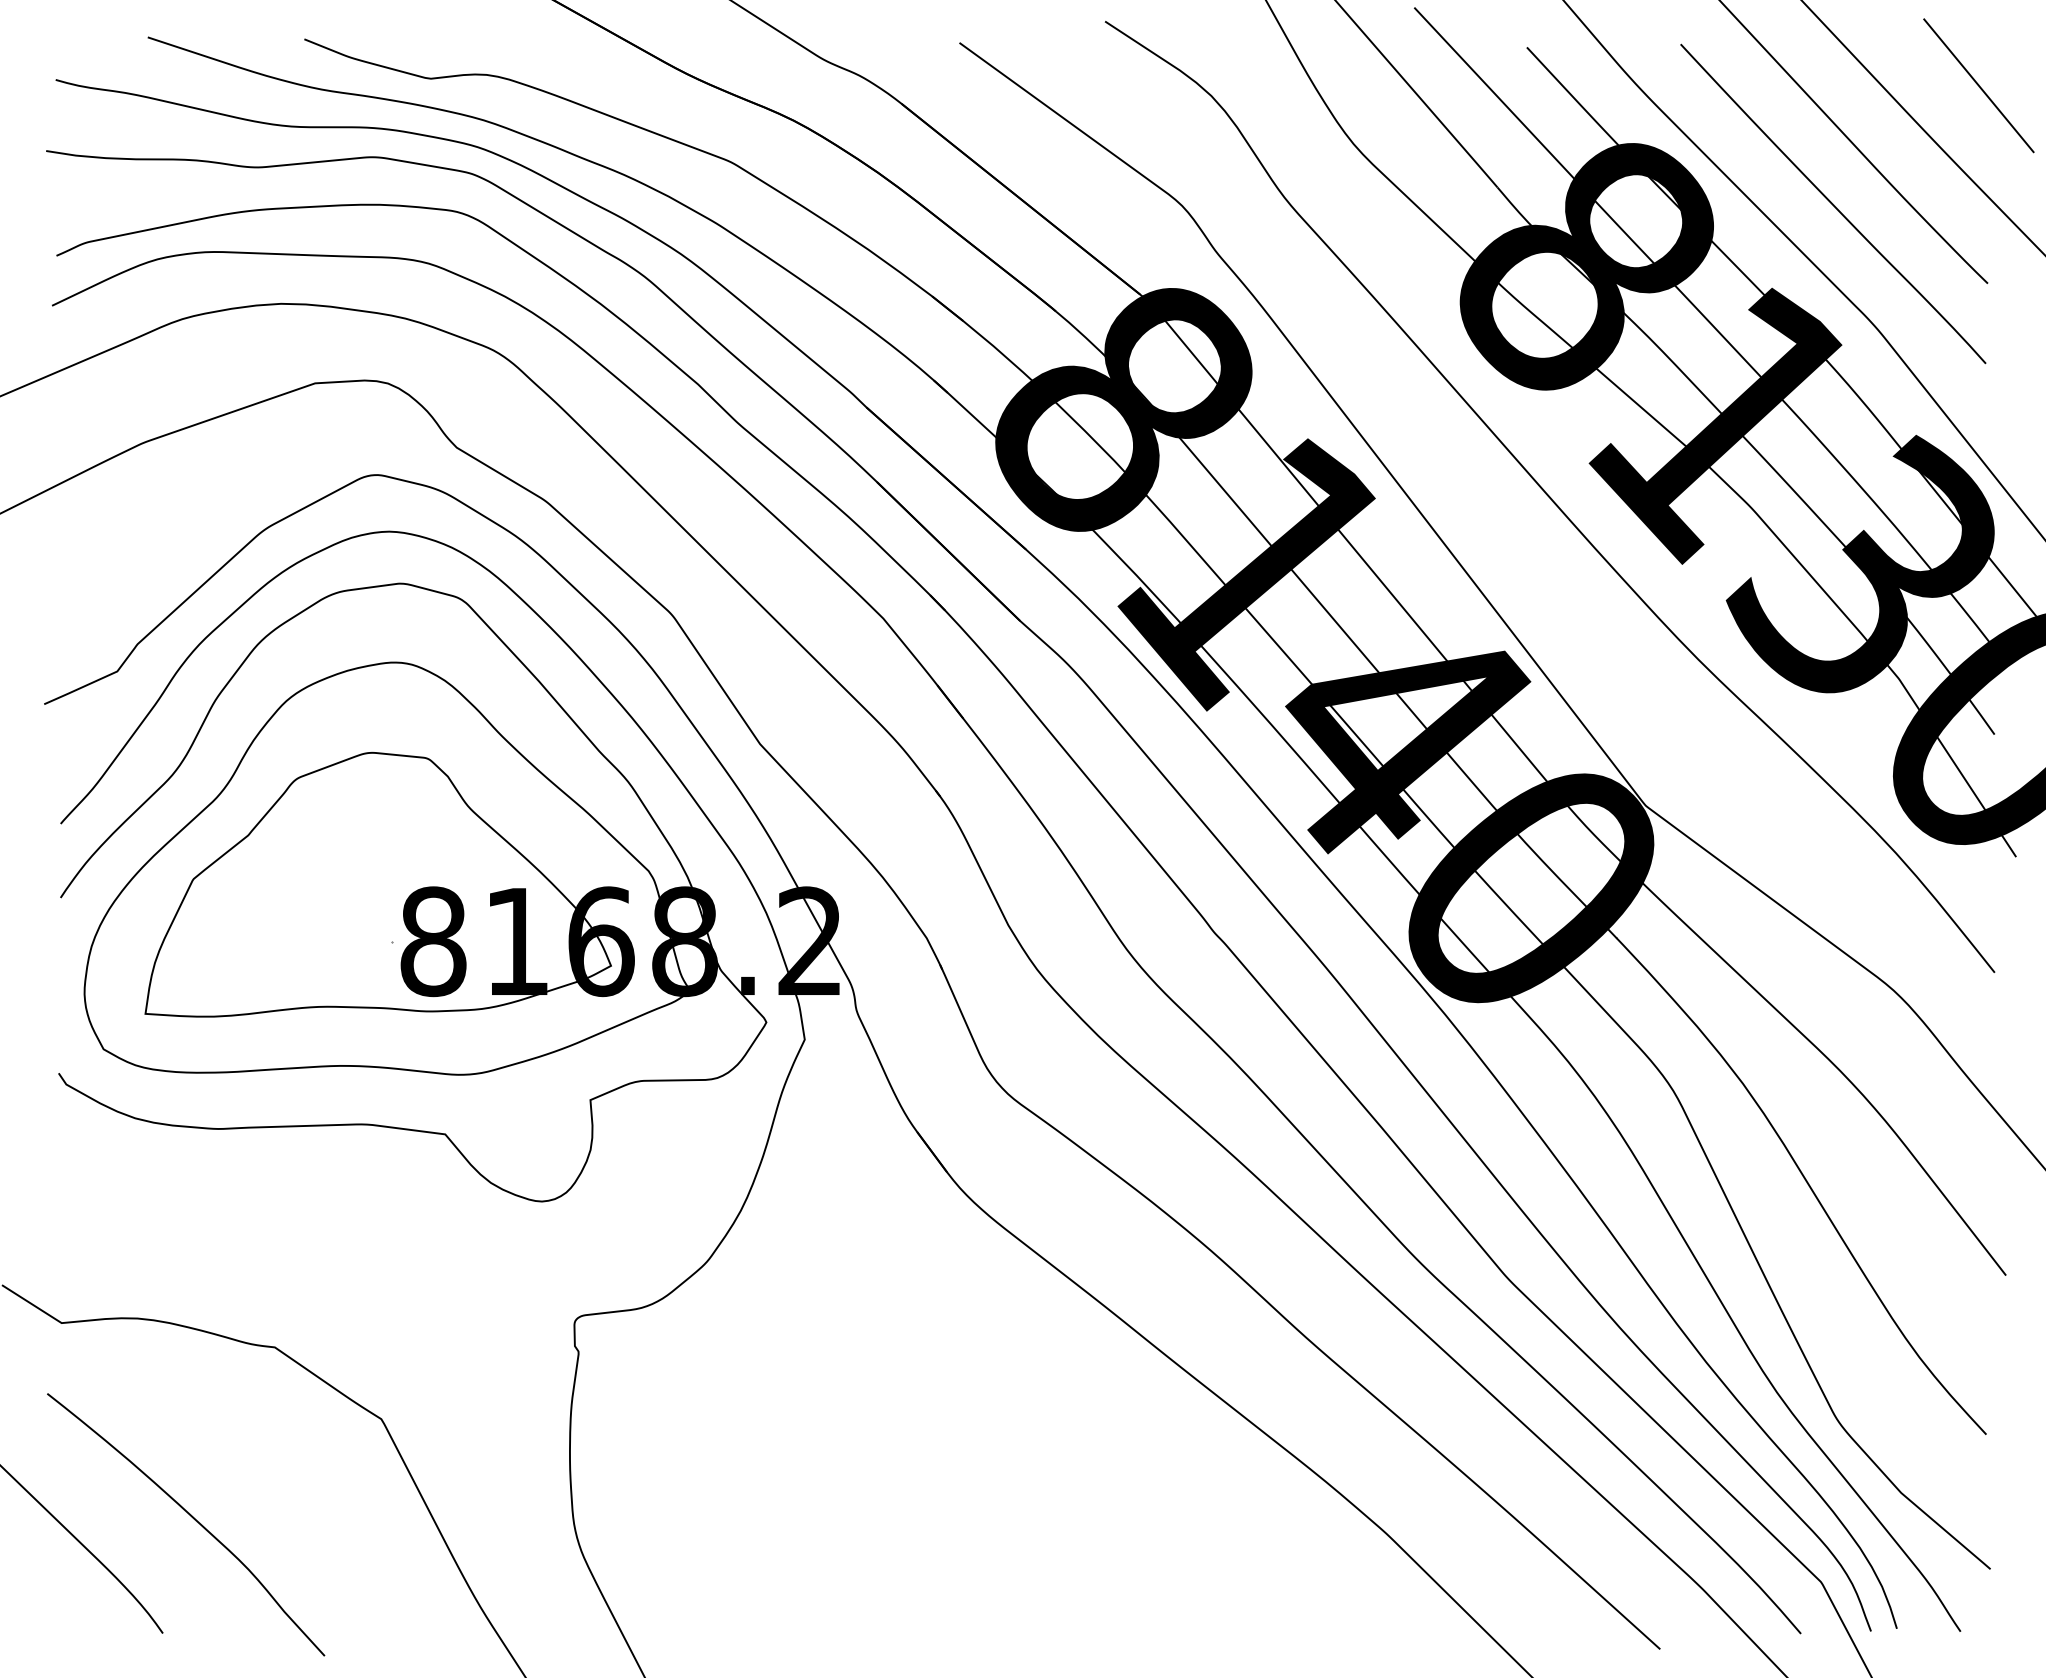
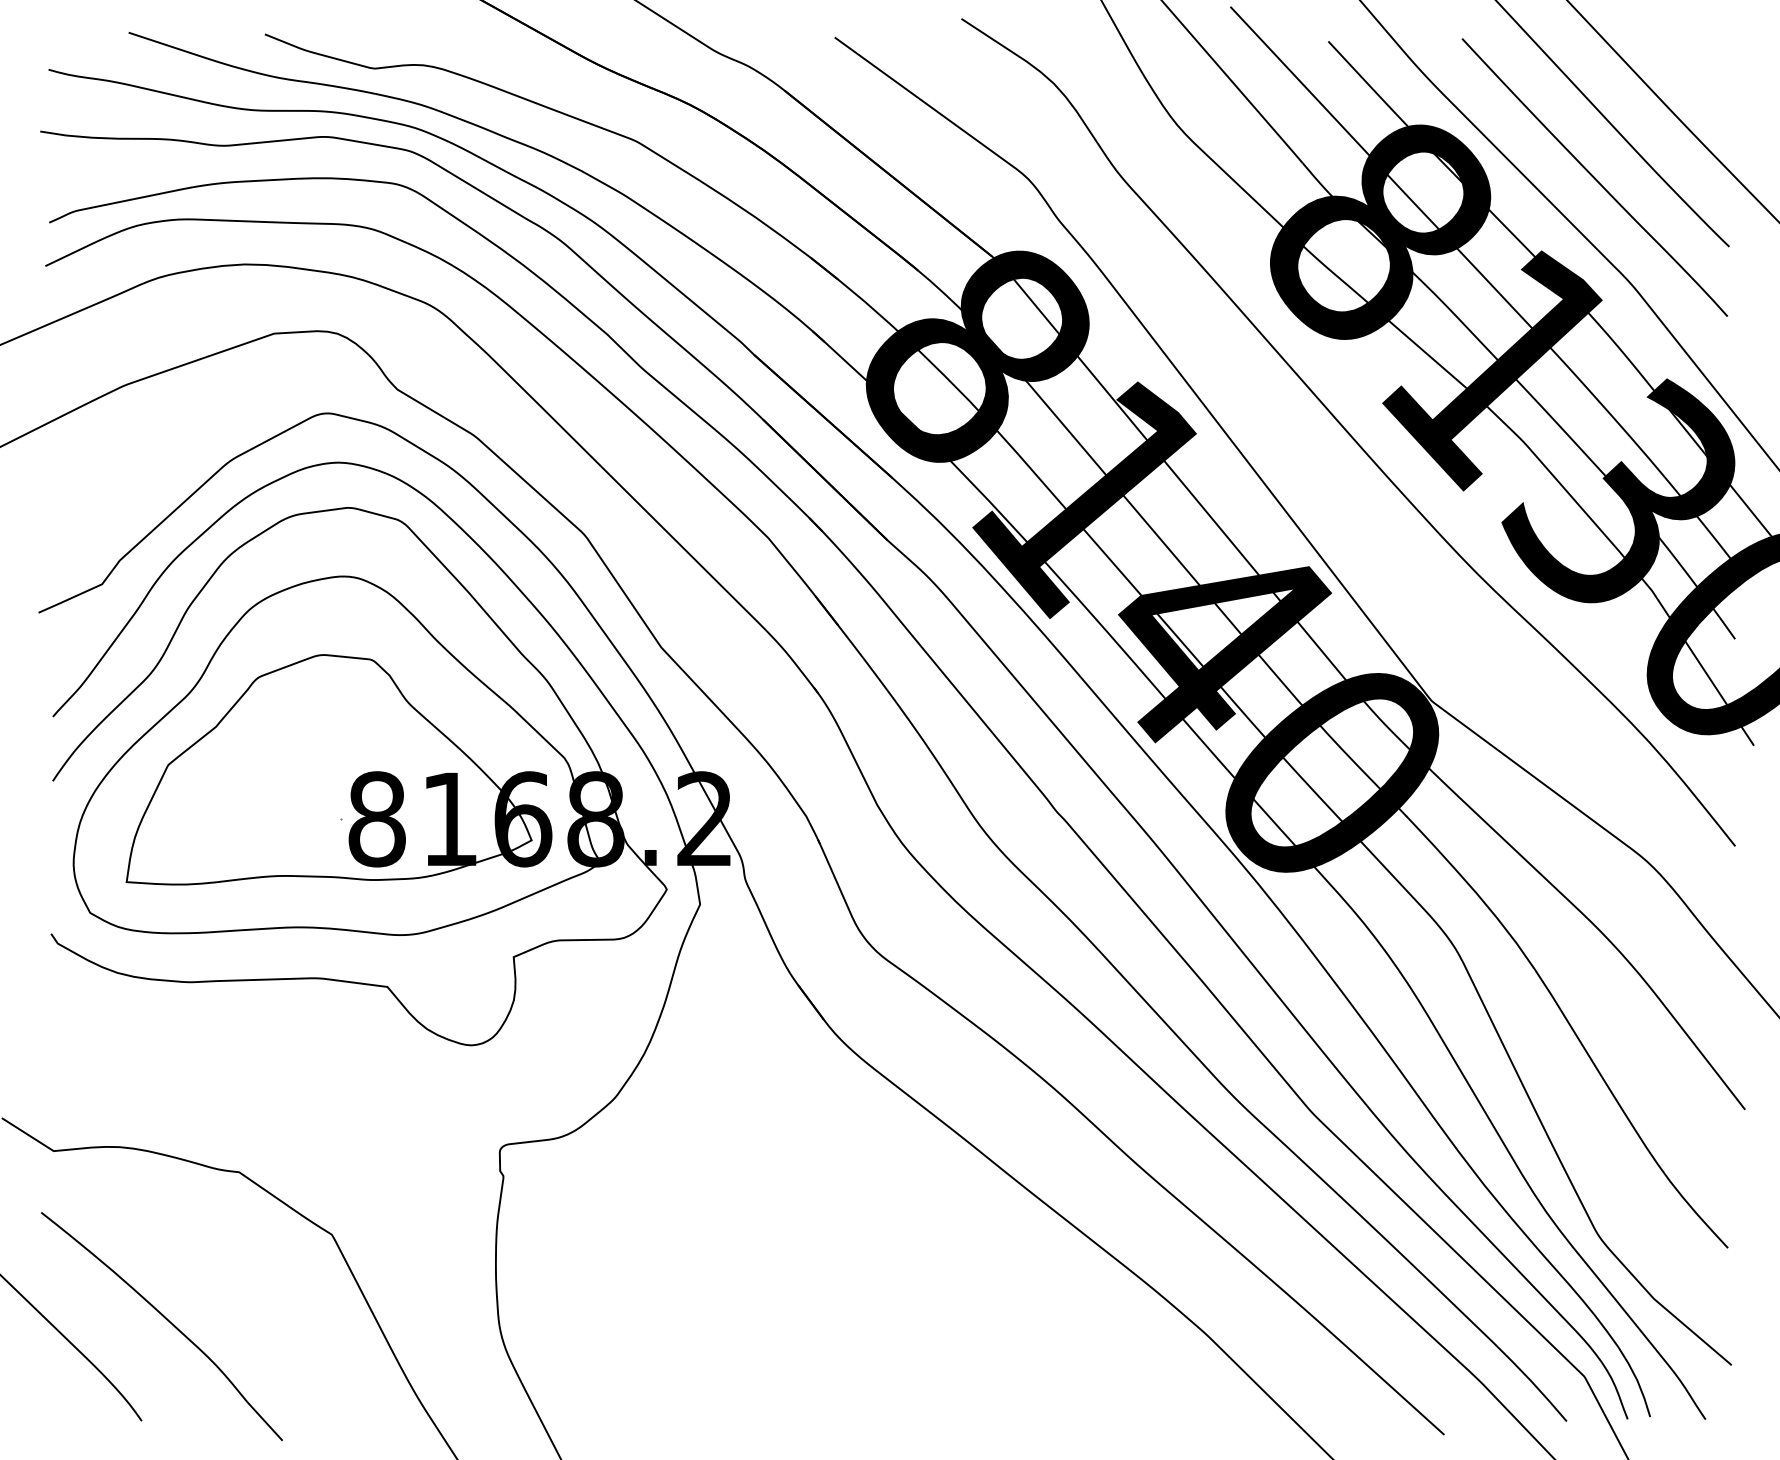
line: (1978, 85) -> (1721, 74), removed

